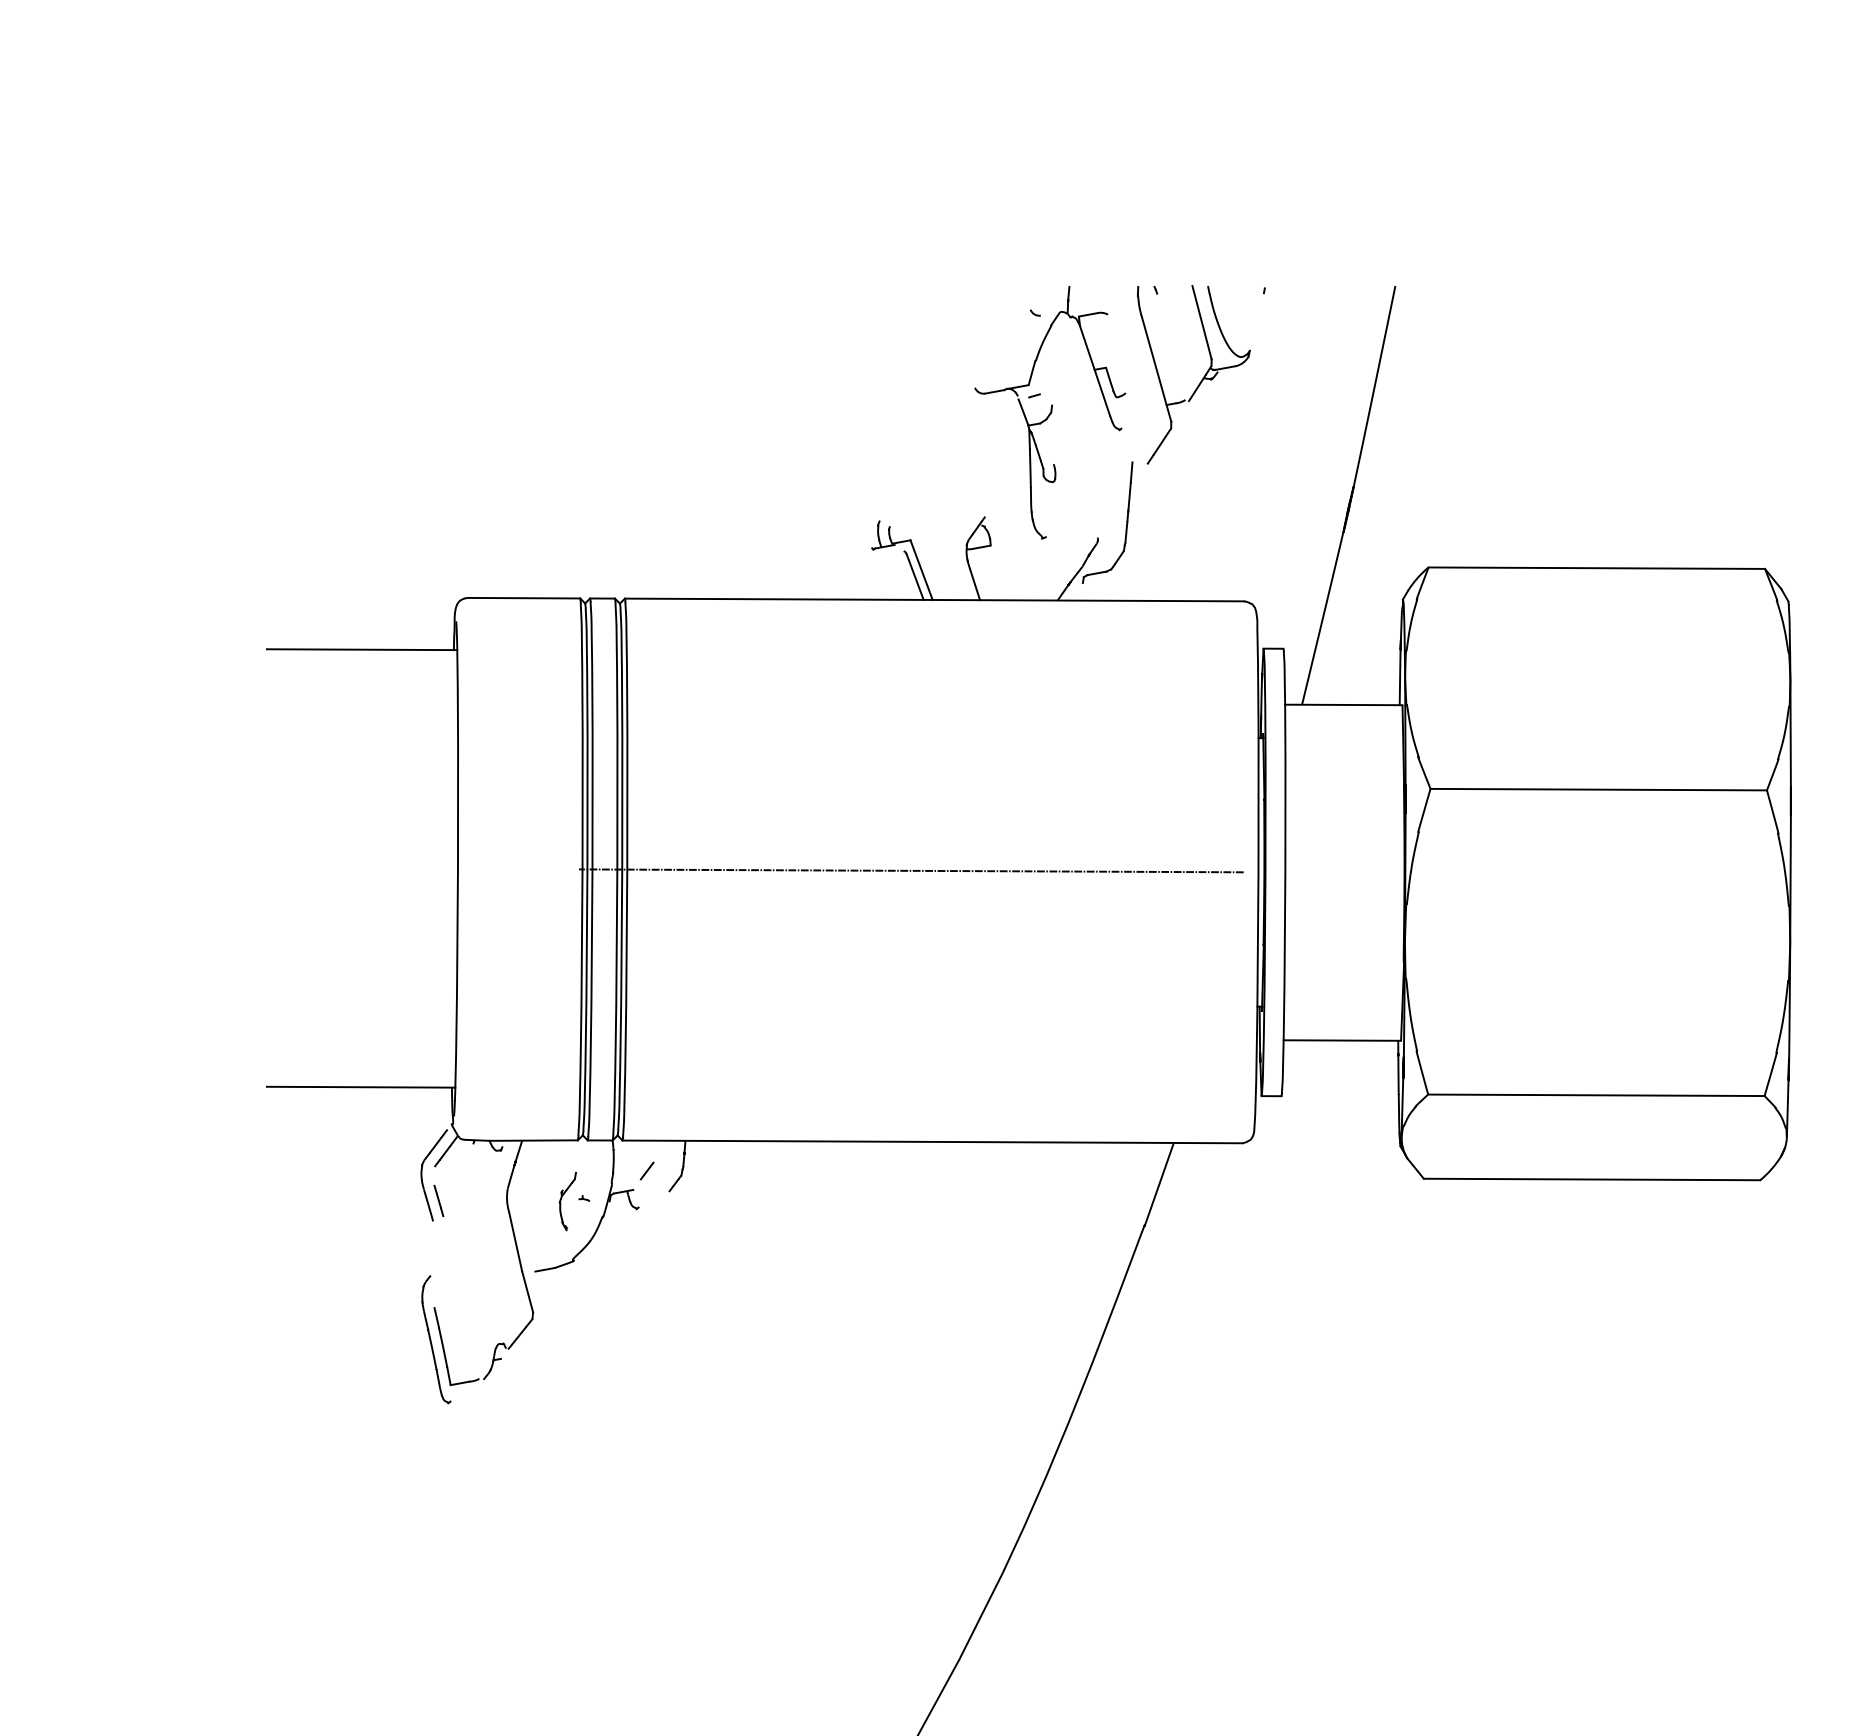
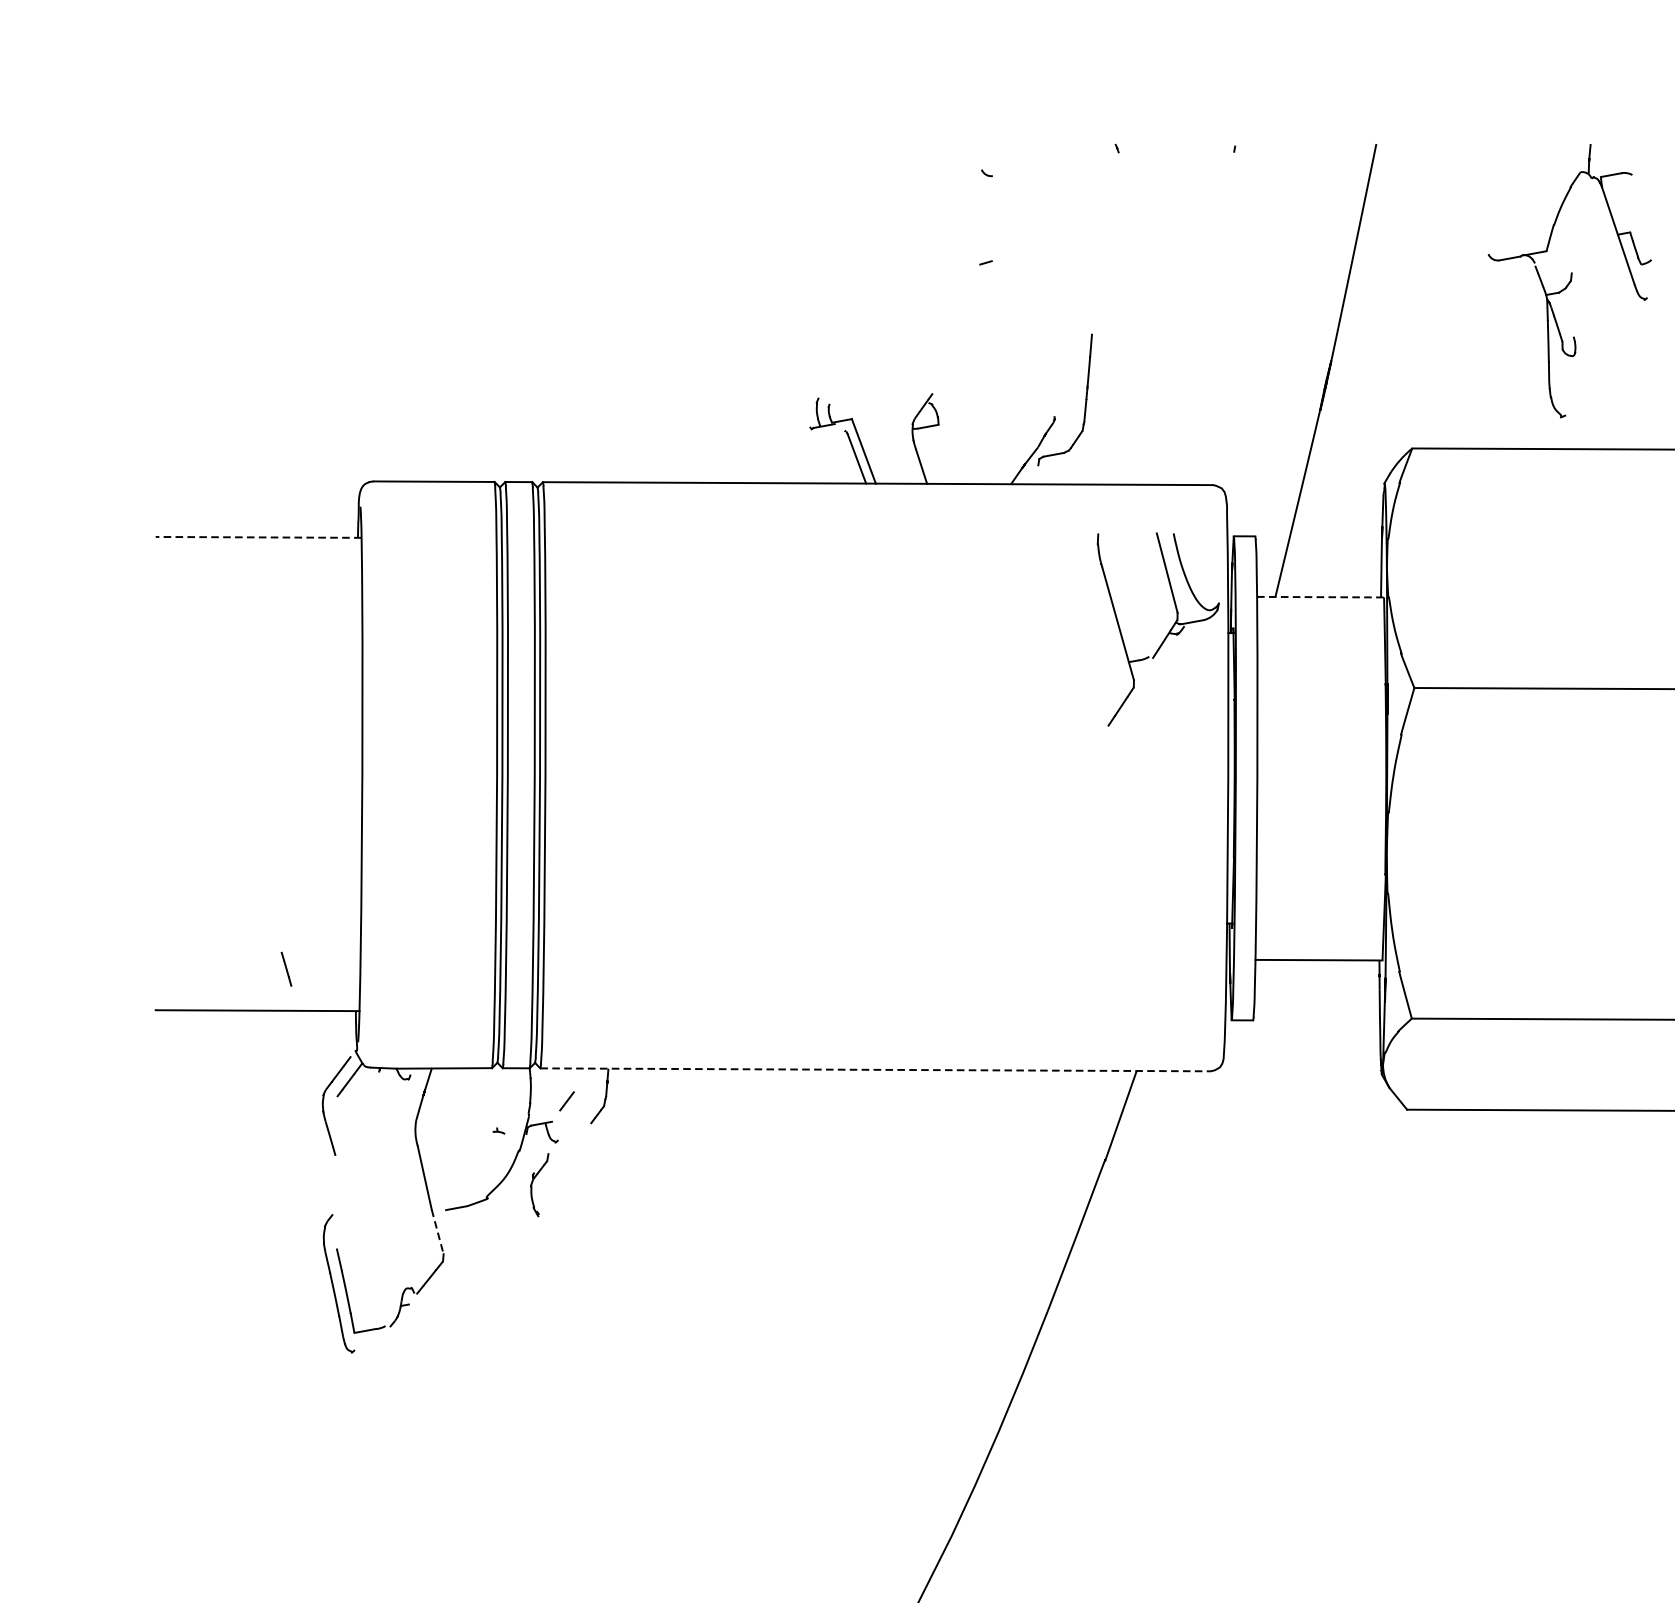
part: (1201, 379) -> (1166, 634), moved
part: (1050, 412) -> (1570, 280), moved
line: (361, 649) -> (258, 537), solid -> dashed
line: (1343, 704) -> (1320, 596), solid -> dashed
line: (911, 870) -> (852, 776), removed
line: (932, 1141) -> (875, 1069), solid -> dashed
line: (438, 1200) -> (286, 968), moved
part: (567, 1201) -> (539, 1185), moved
line: (527, 1292) -> (437, 1232), solid -> dashed

